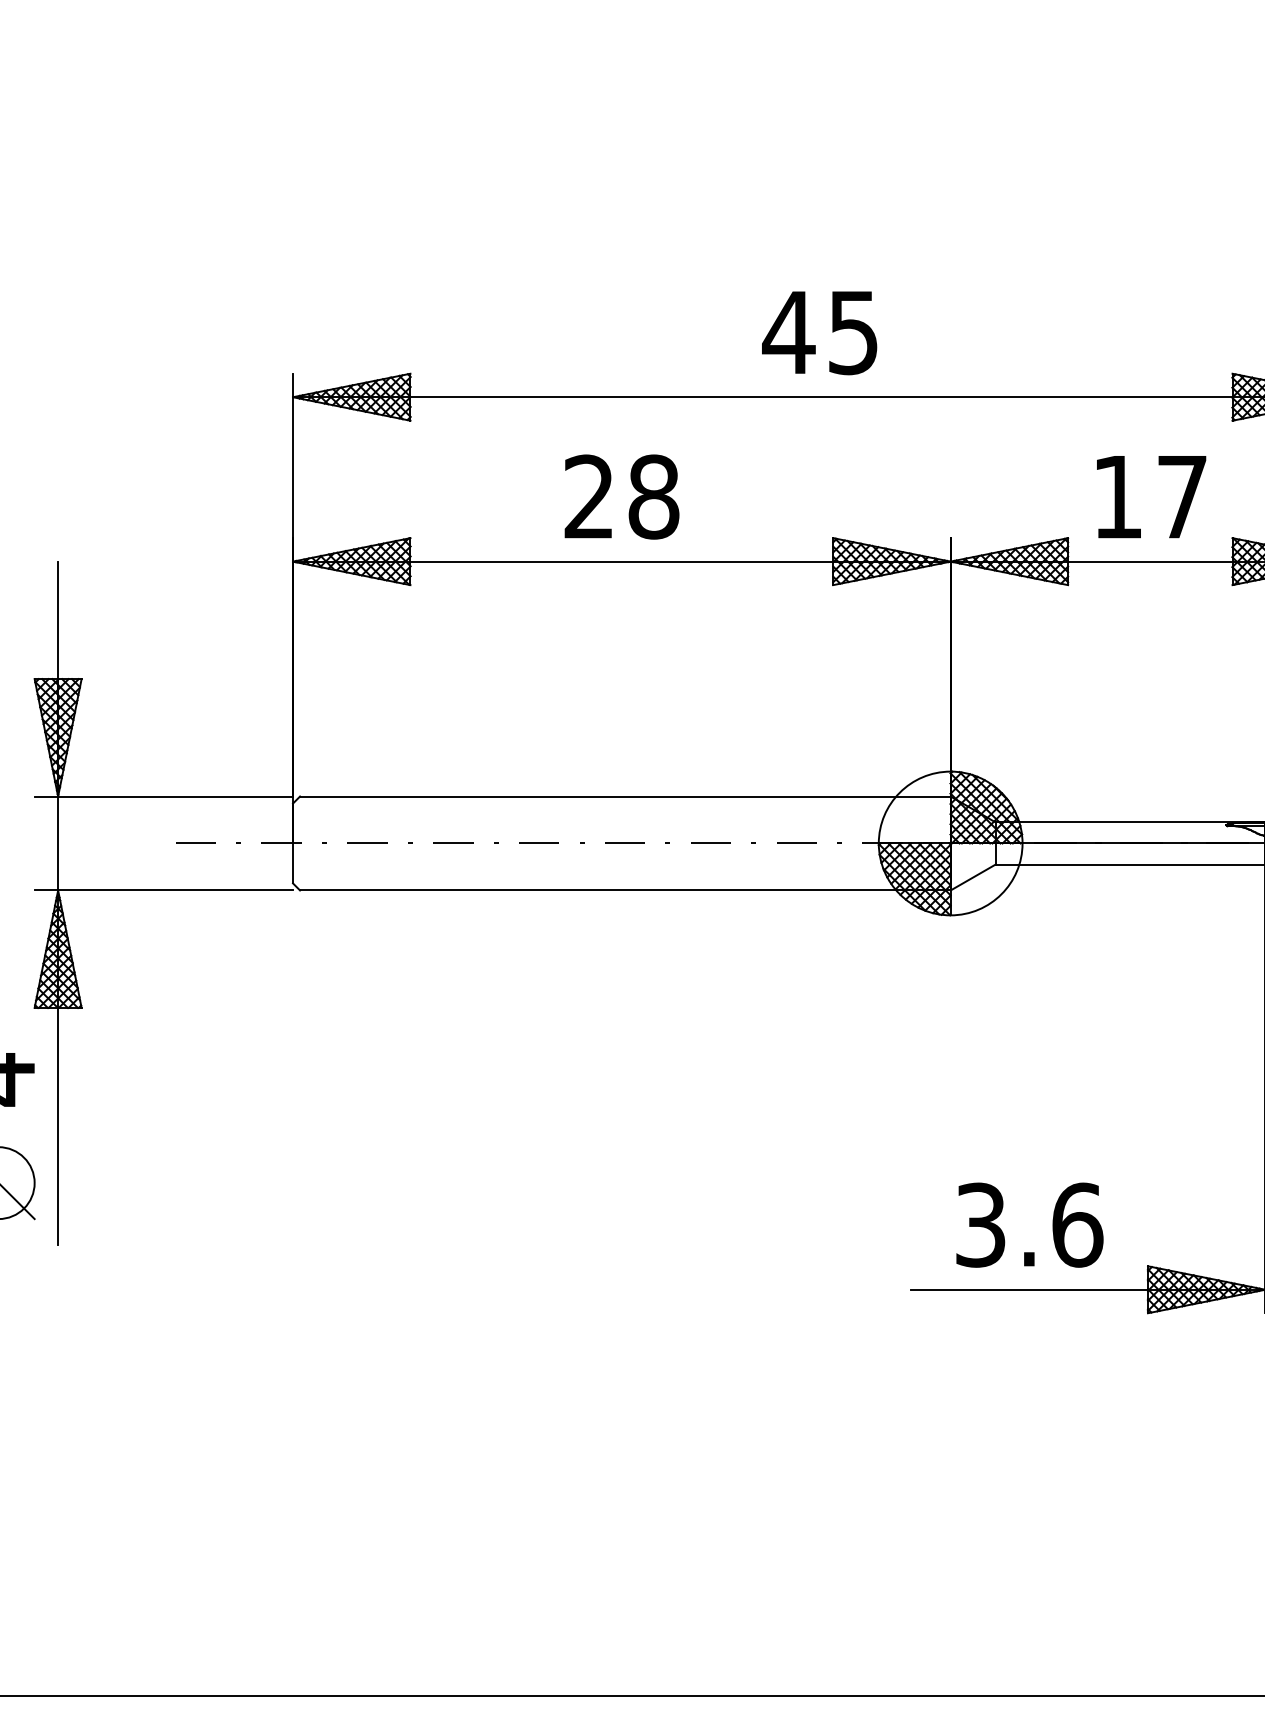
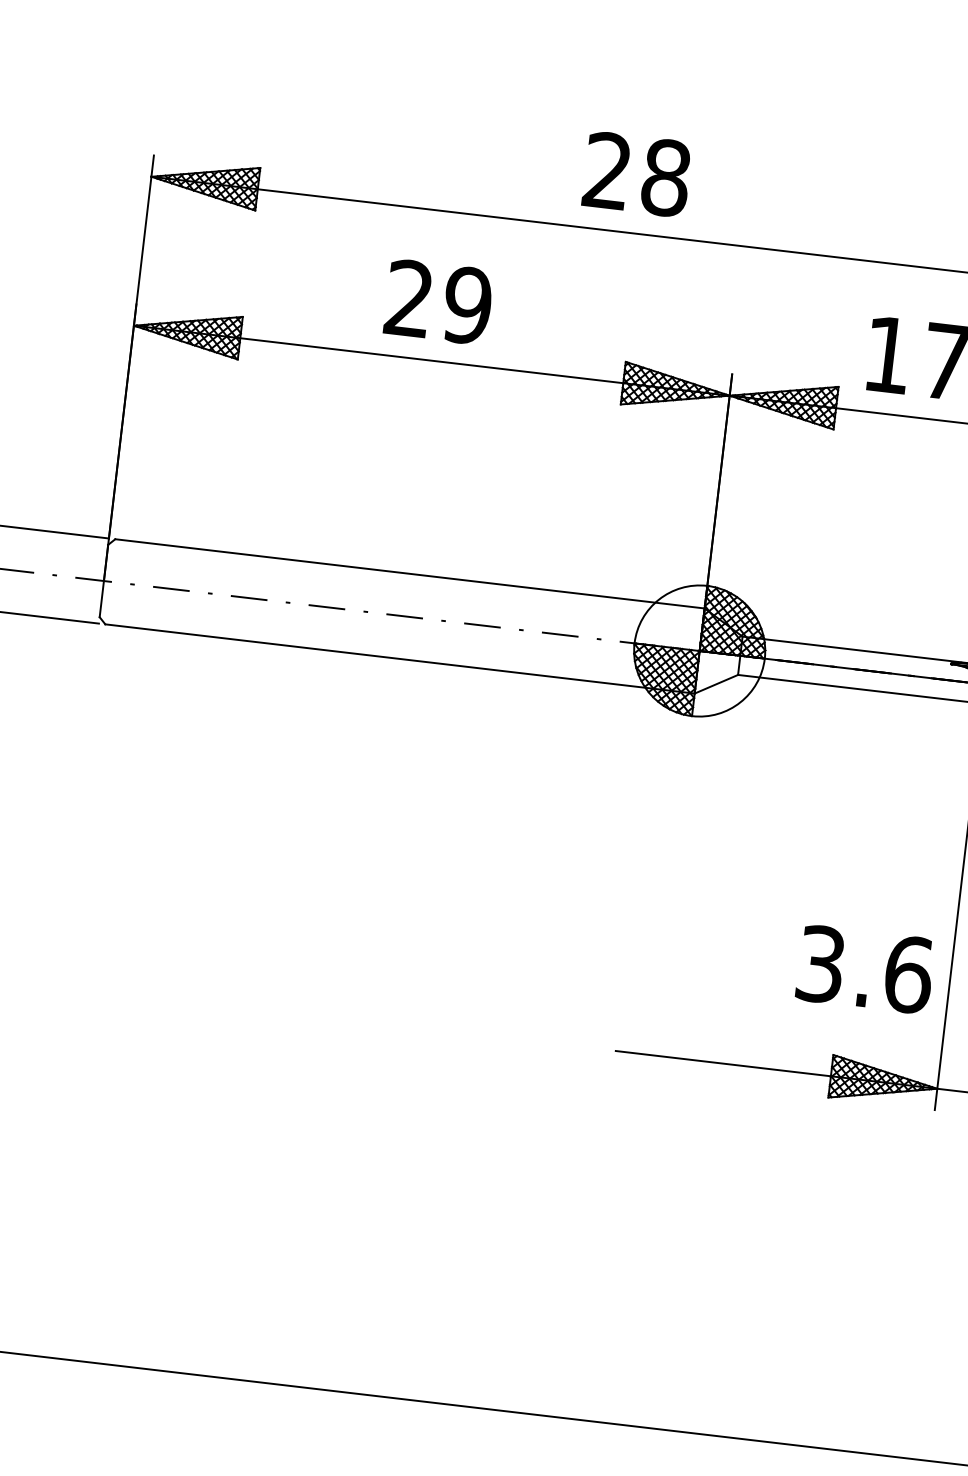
text: (820, 332) -> (636, 174), 45 -> 28
text: (653, 496) -> (467, 305), 28 -> 29
text: (1029, 1224) -> (865, 968), moved

